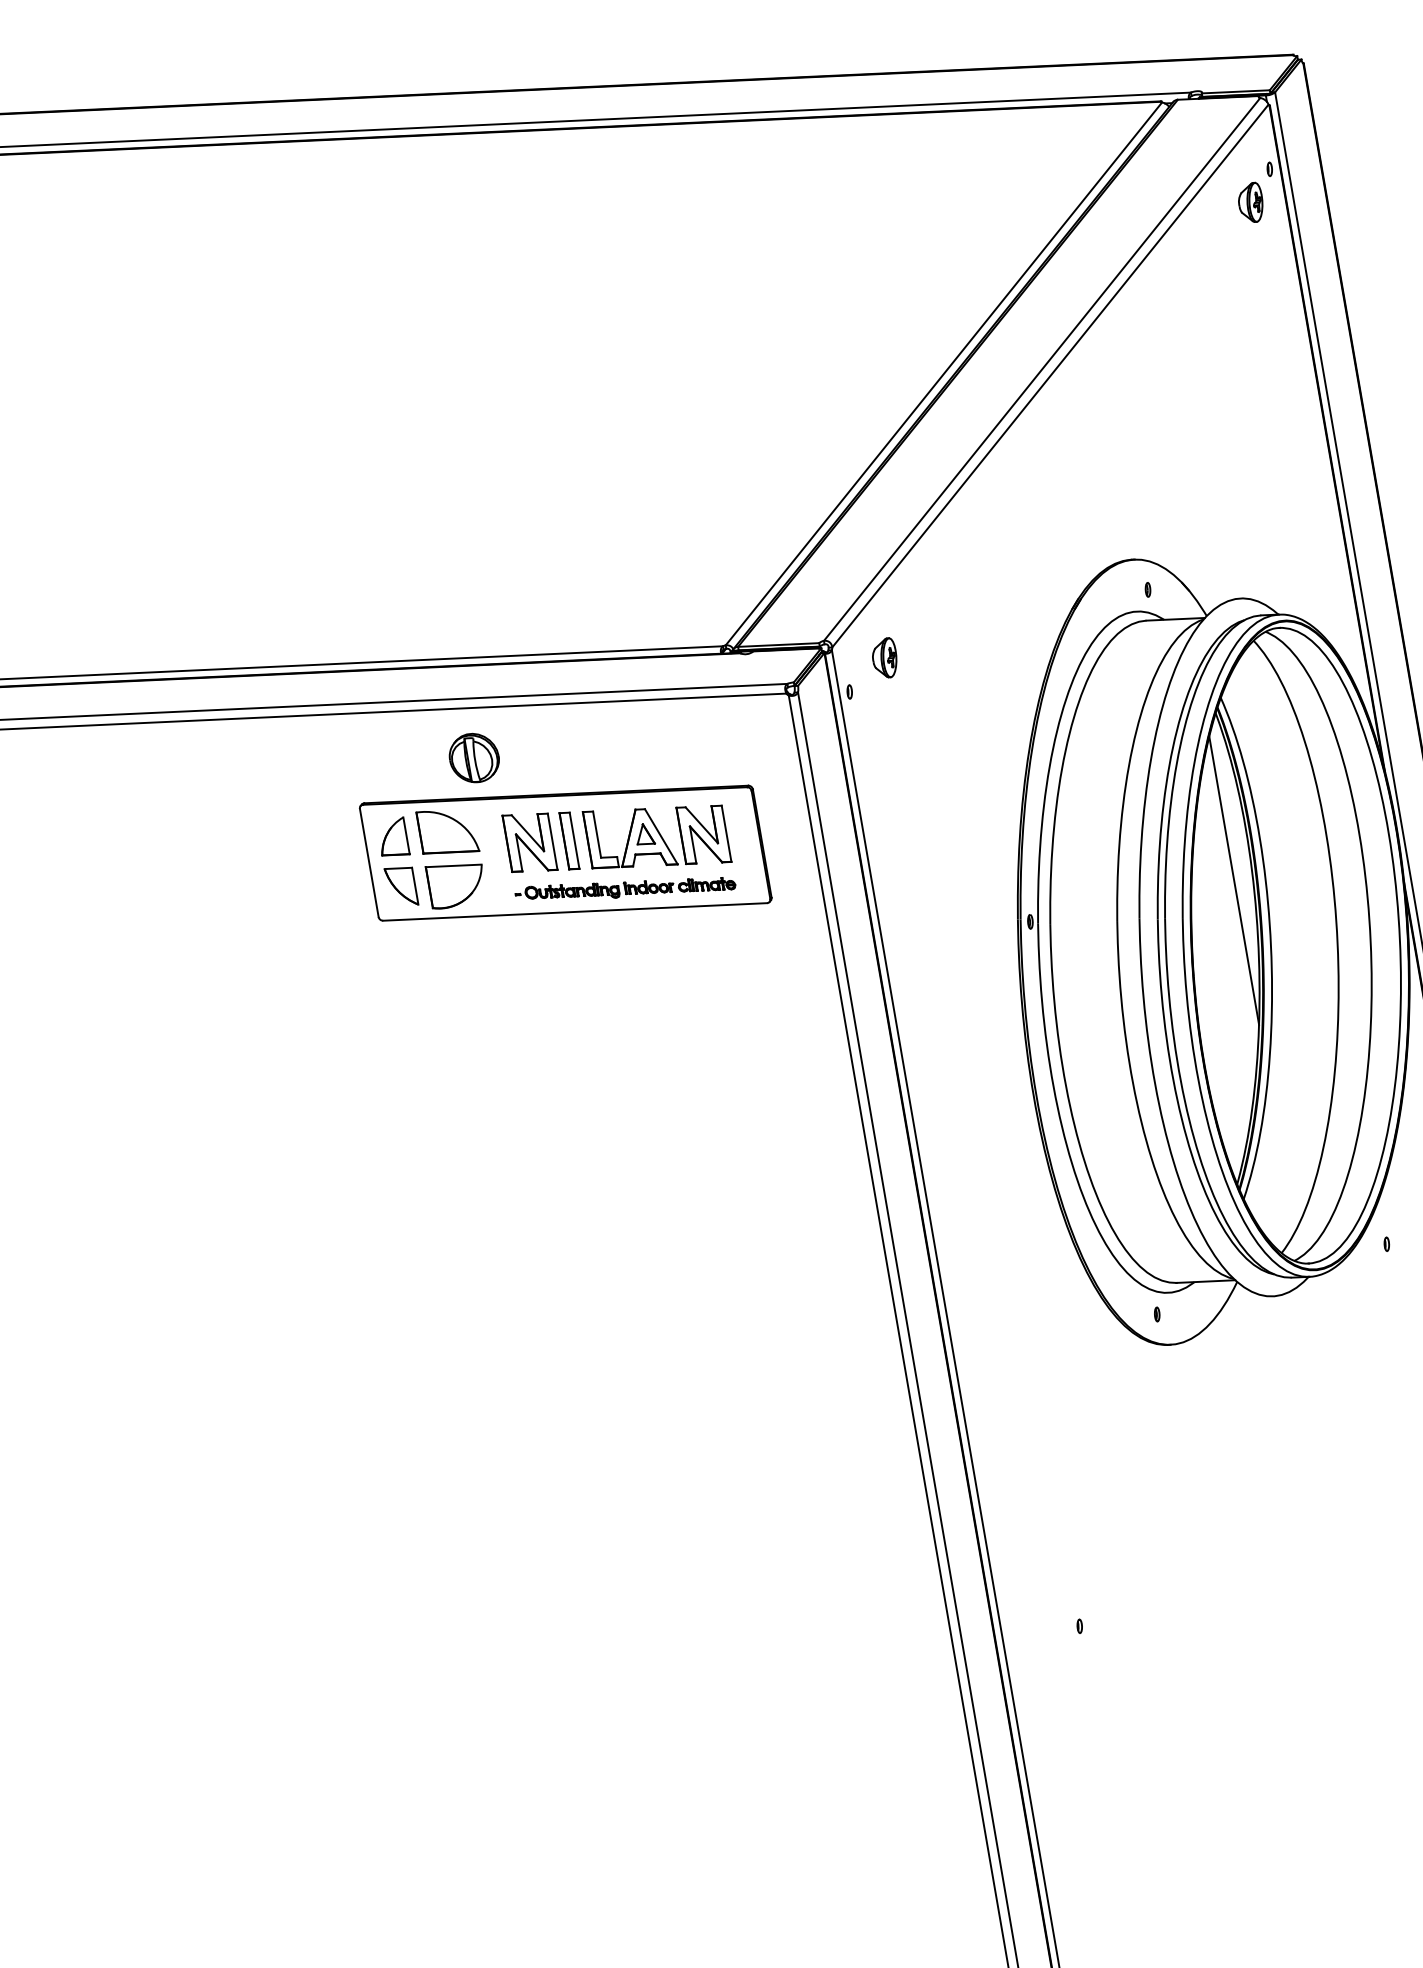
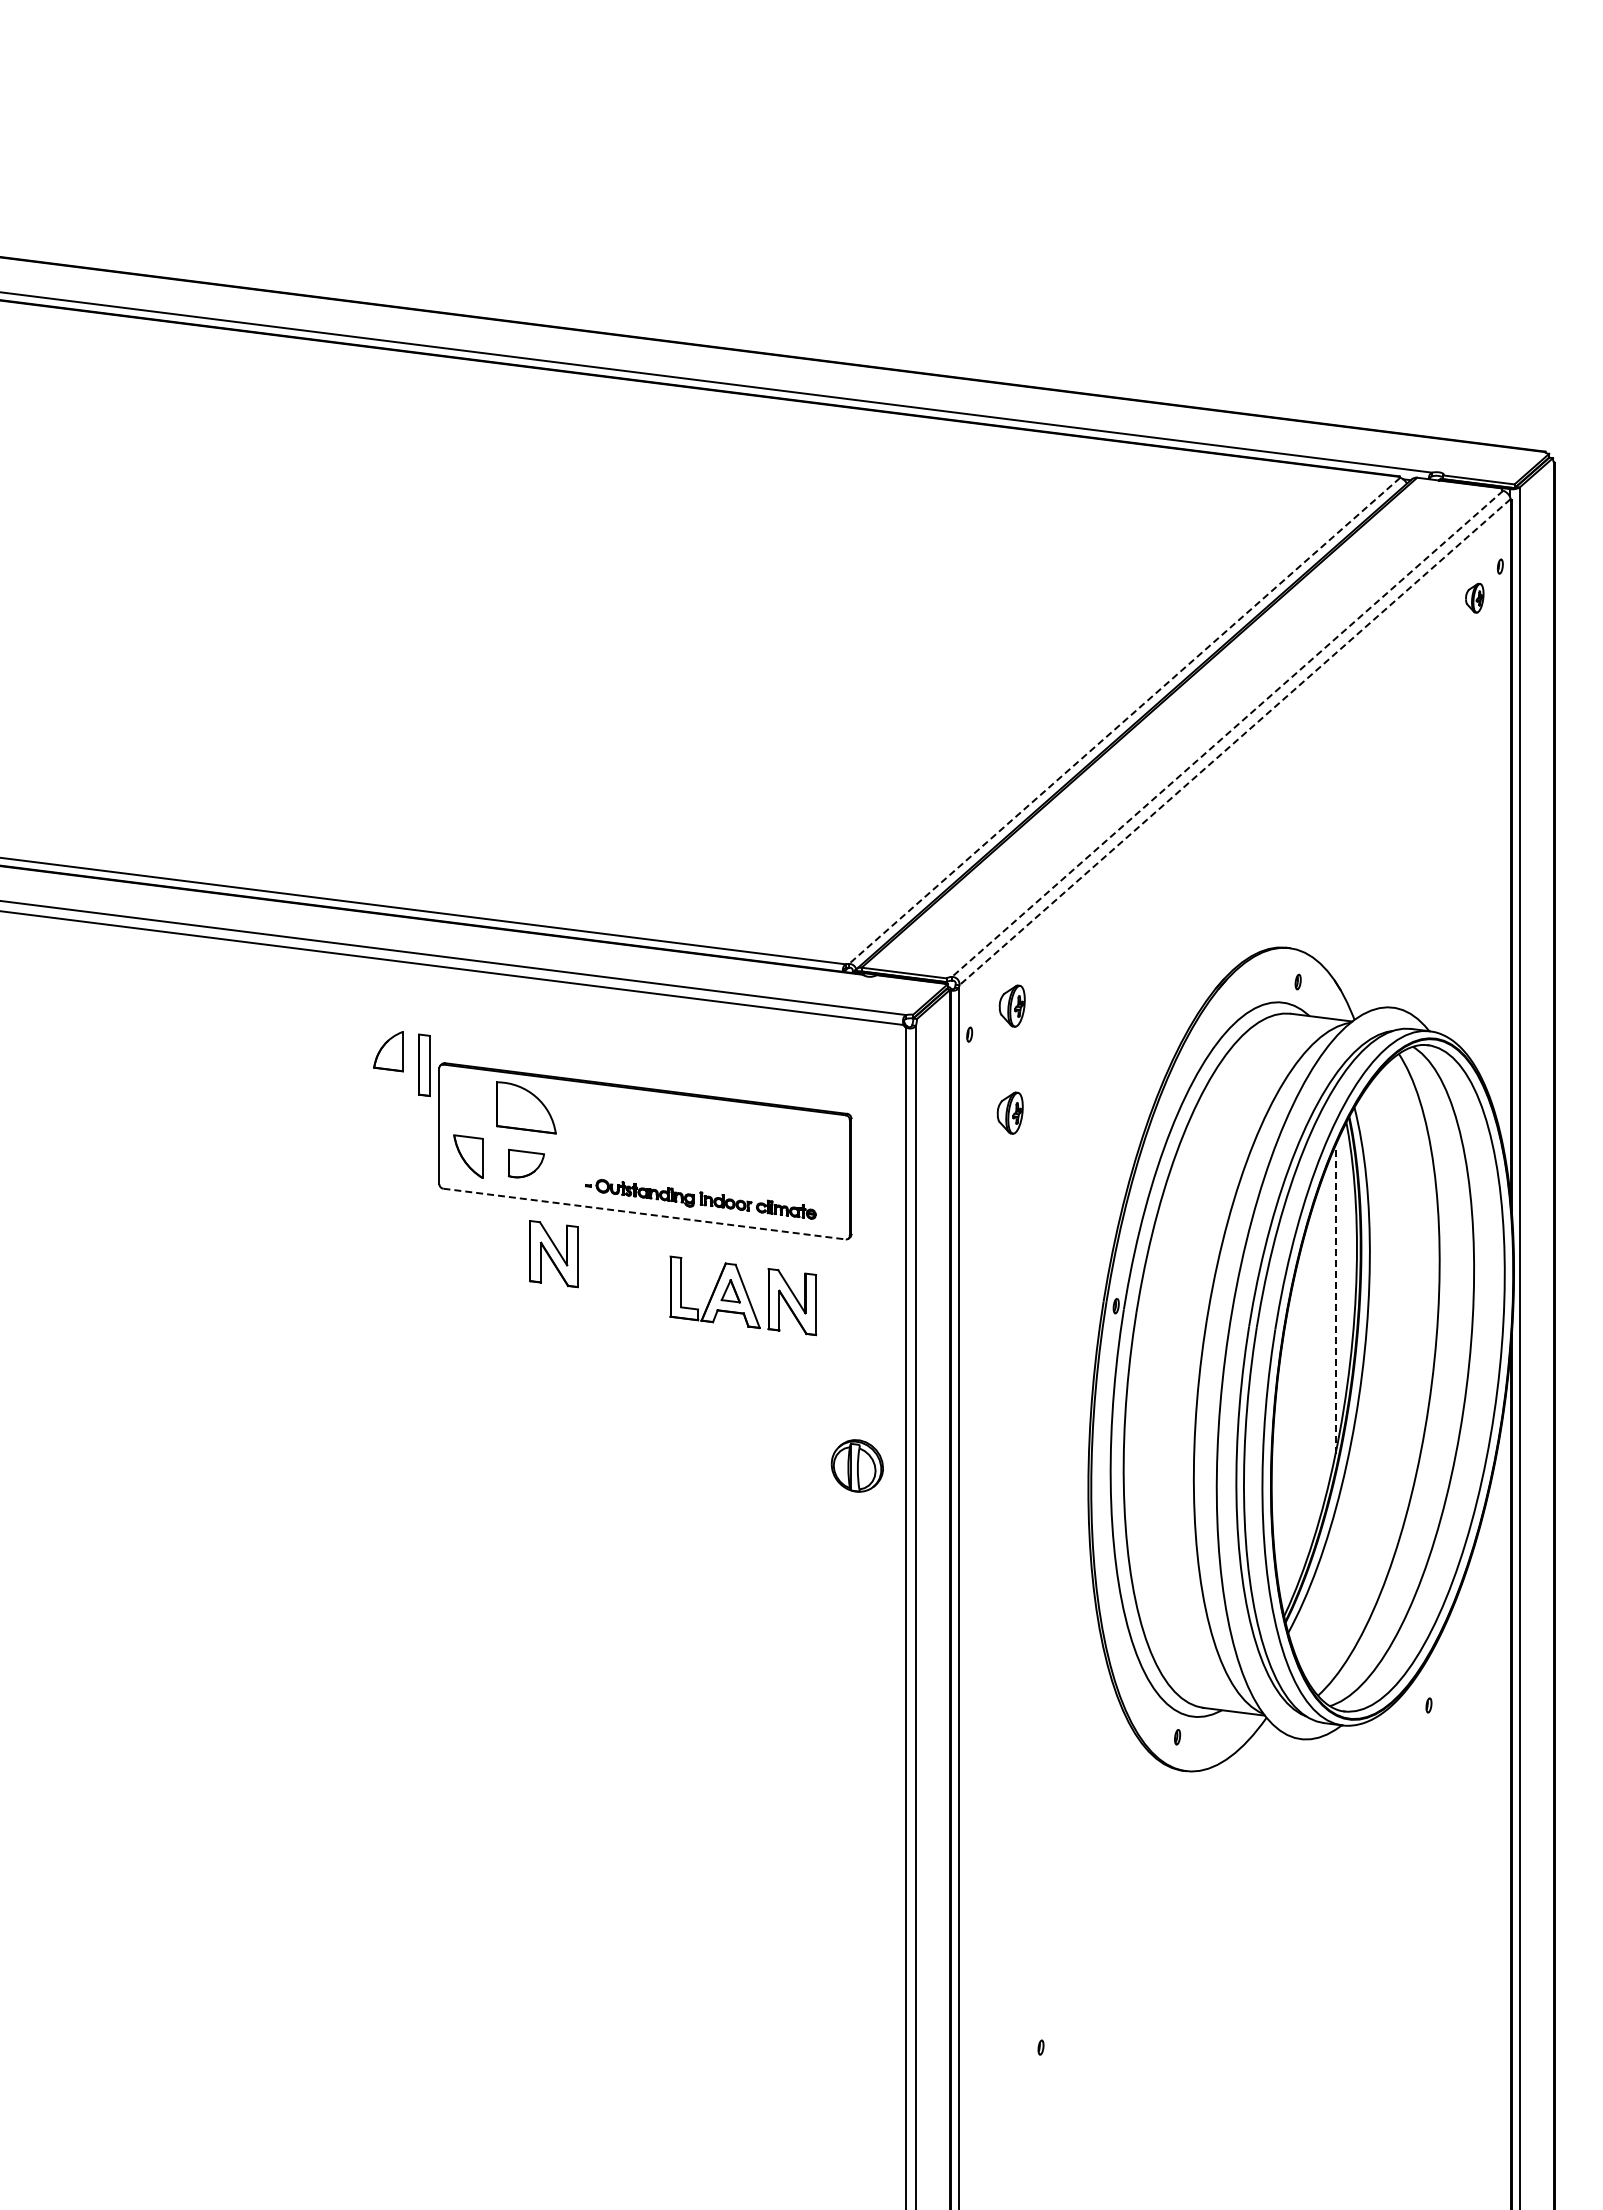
part: (1250, 202) -> (1474, 597), size x0.7
line: (1042, 370) -> (1227, 734), solid -> dashed
line: (943, 374) -> (1124, 721), solid -> dashed
line: (1049, 376) -> (1234, 742), solid -> dashed
part: (473, 757) -> (856, 1465), moved
part: (899, 758) -> (1009, 1112), added
part: (657, 836) -> (743, 1295), moved
part: (393, 838) -> (388, 1051), moved
part: (569, 840) -> (424, 1064), moved
part: (529, 843) -> (553, 1254), moved
line: (1234, 880) -> (1335, 1299), solid -> dashed
part: (456, 883) -> (526, 1163), size x0.6
line: (575, 912) -> (644, 1214), solid -> dashed

